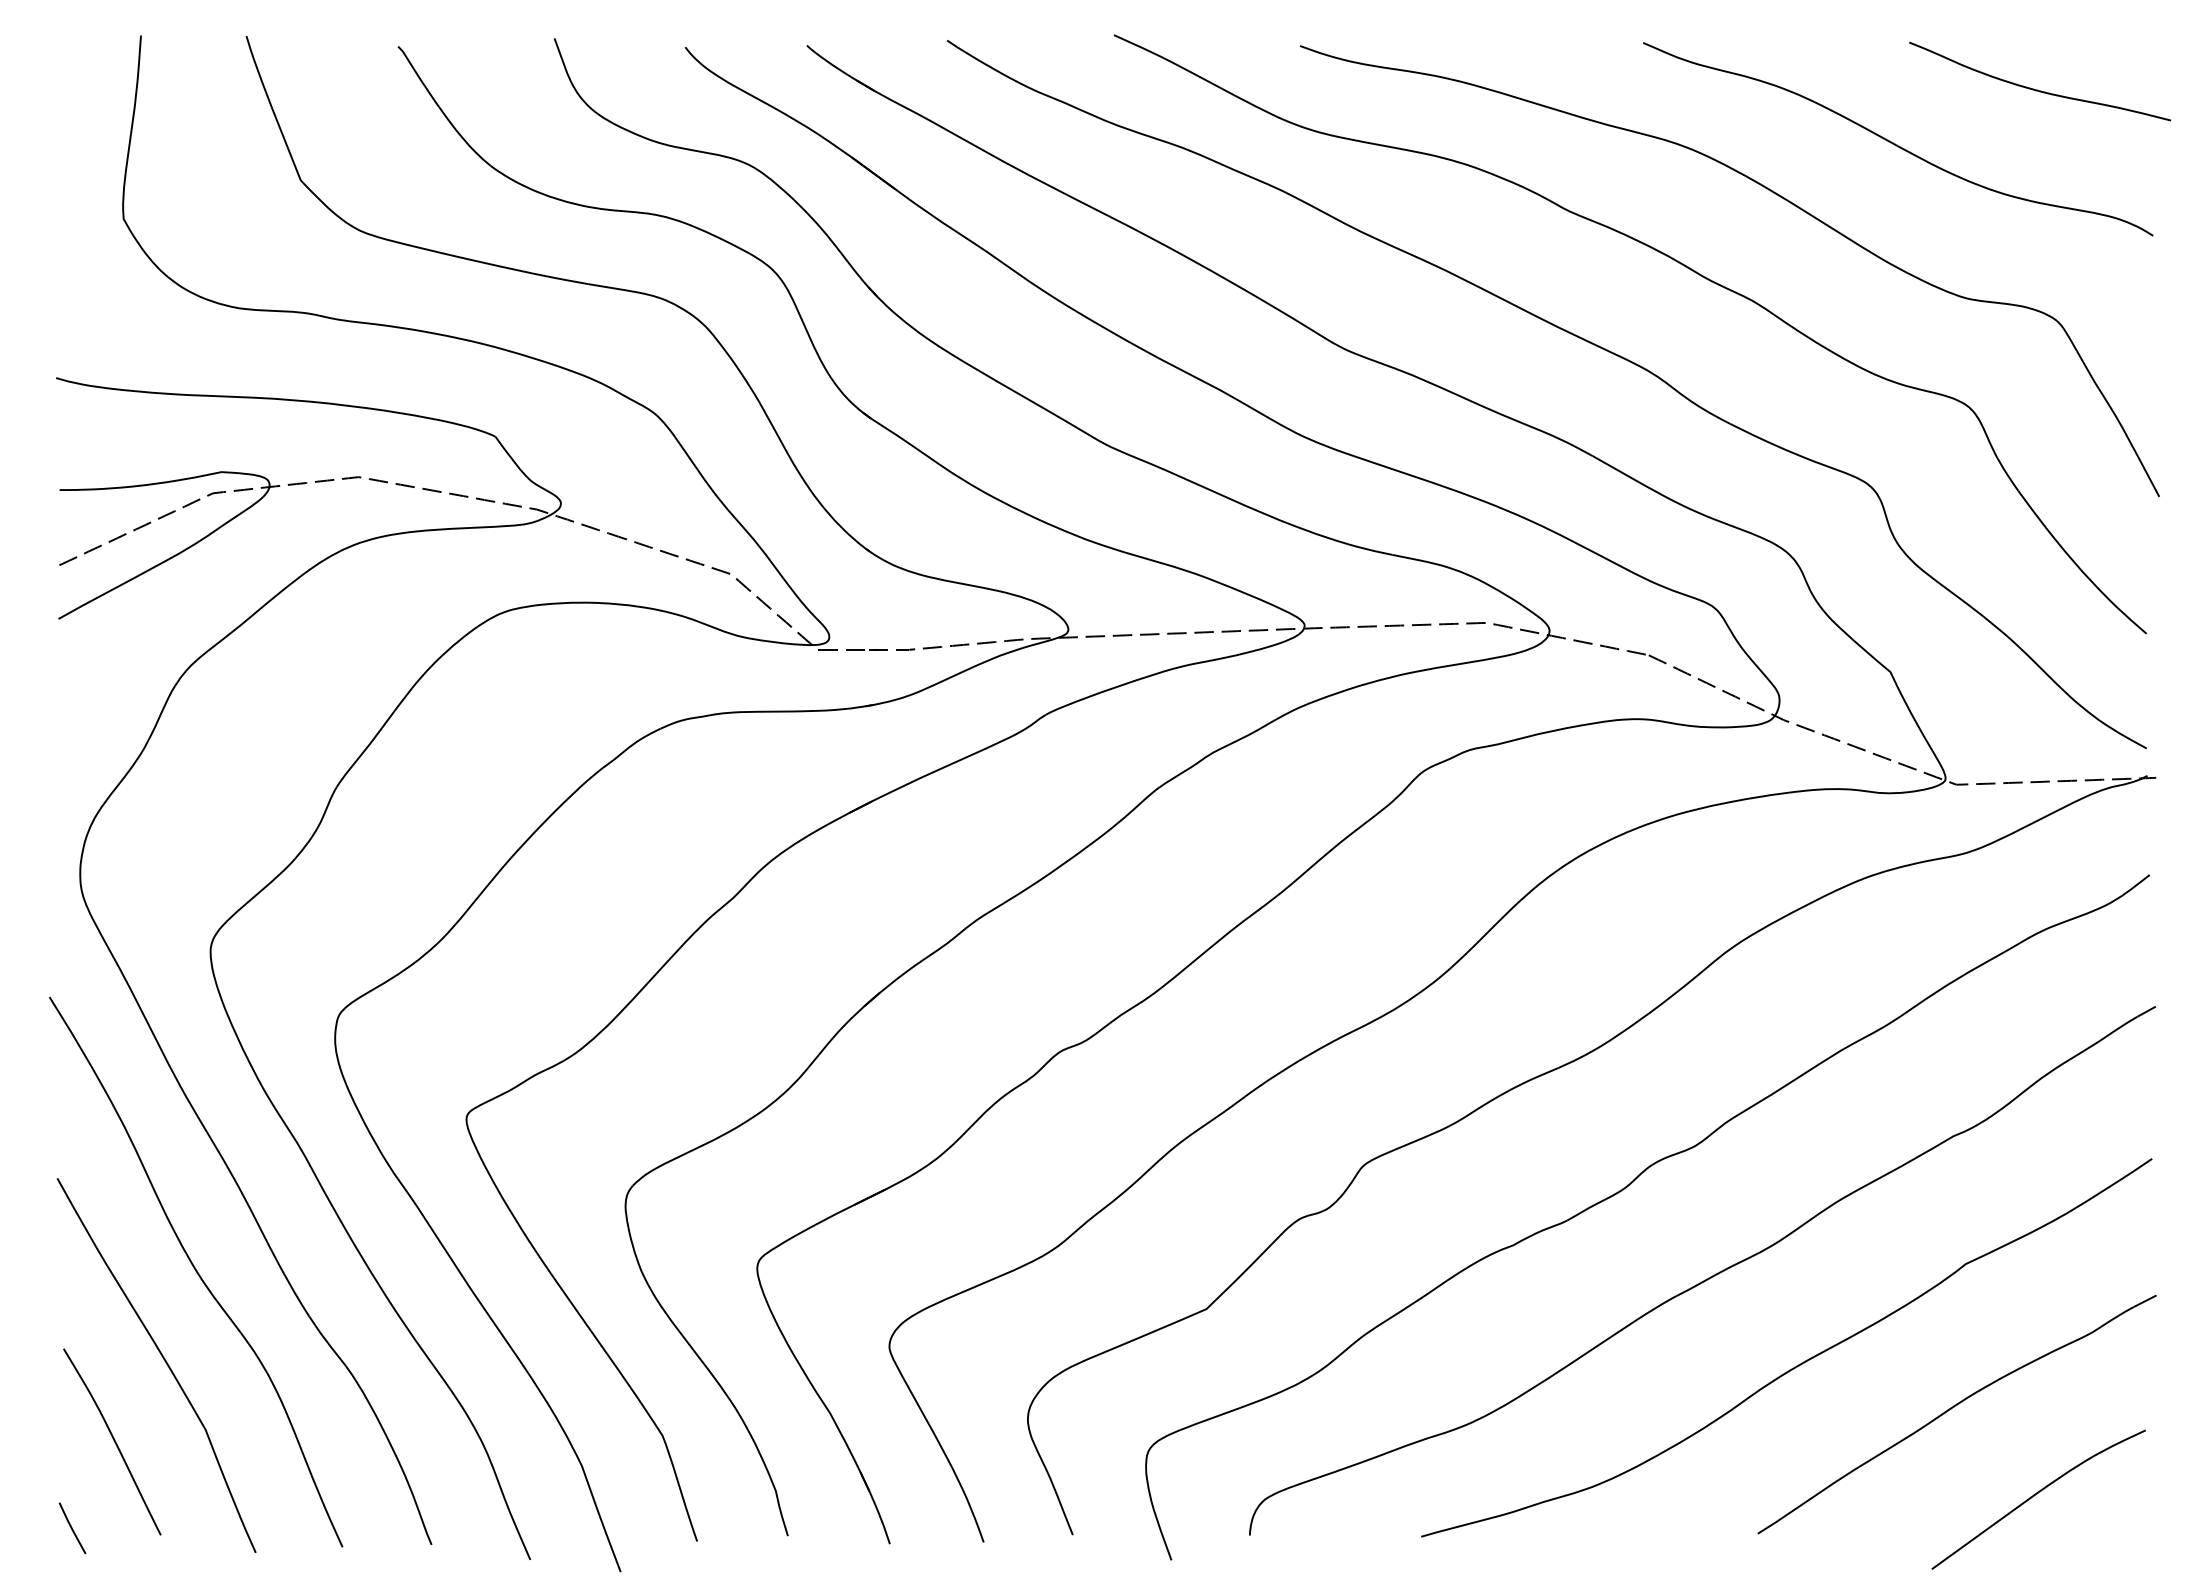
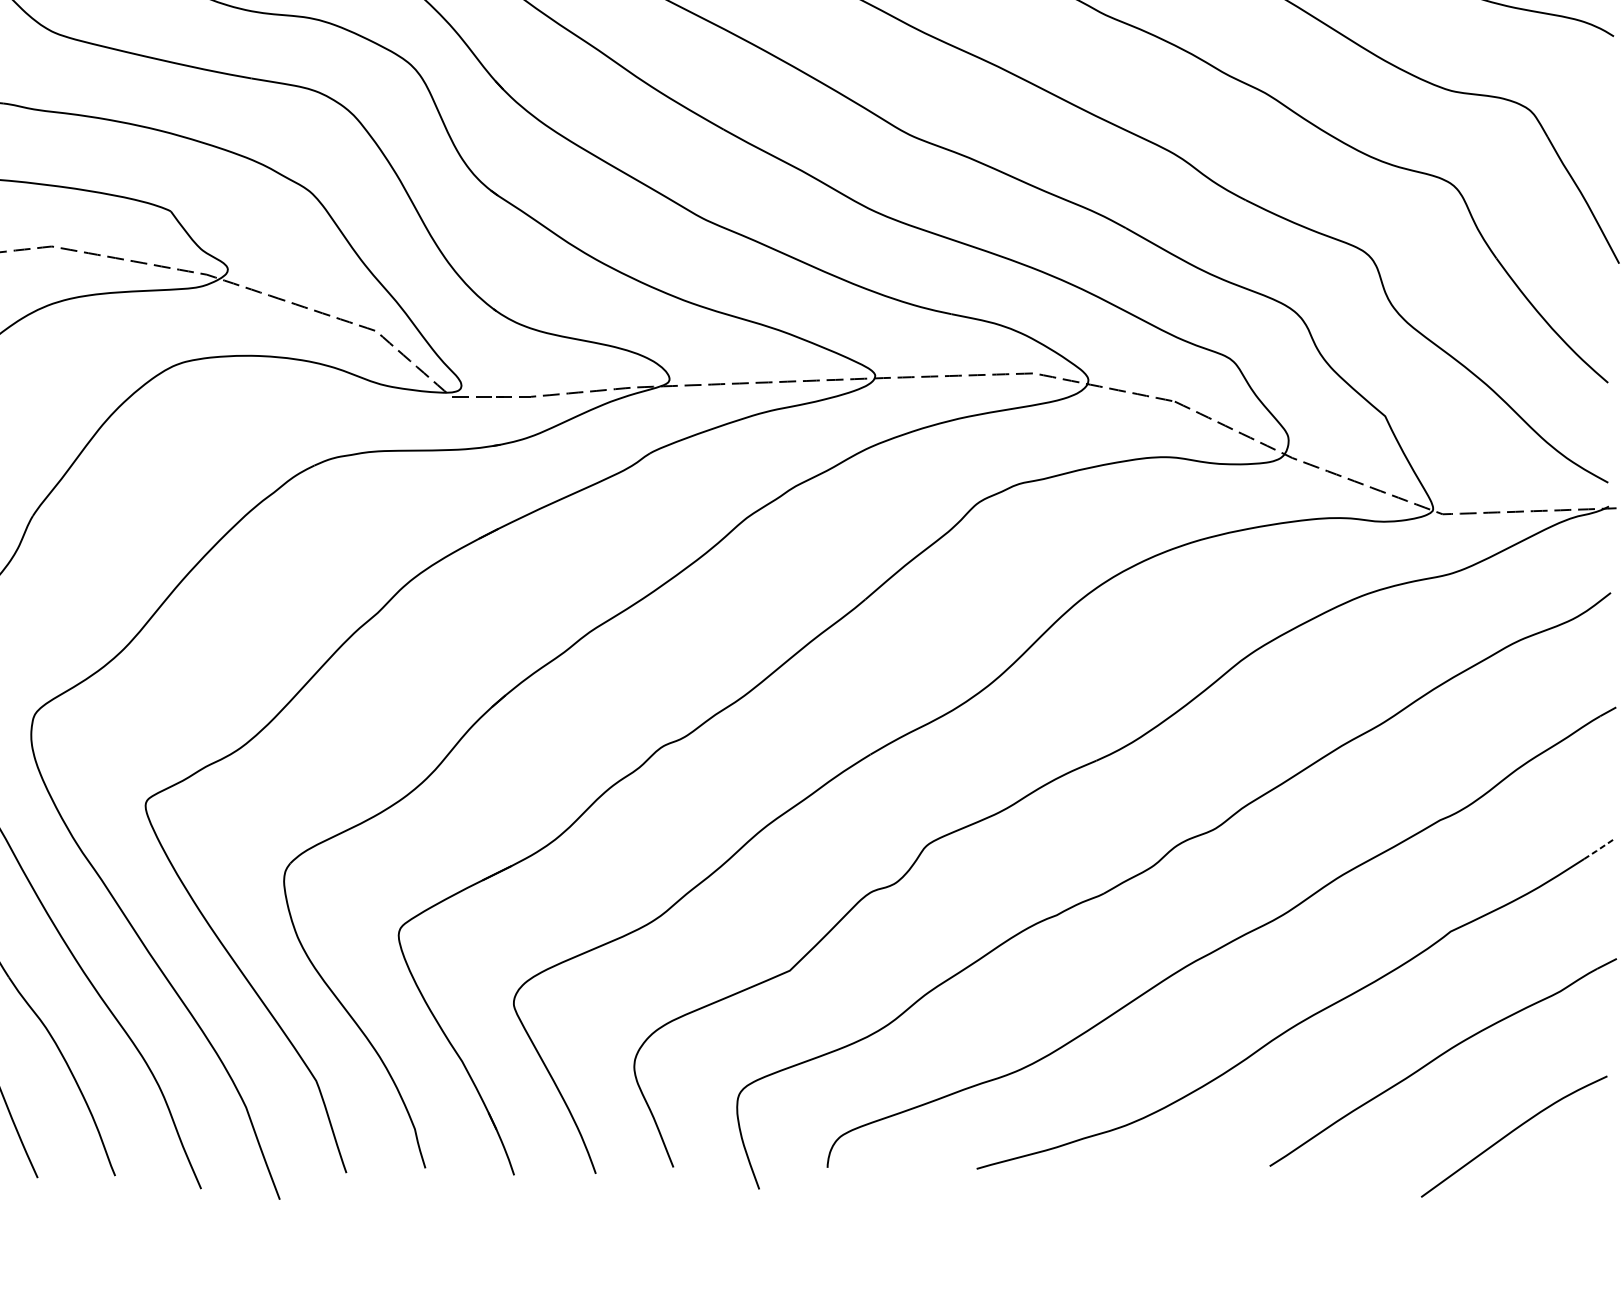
line: (2135, 1170) -> (1598, 850), solid -> dashed

